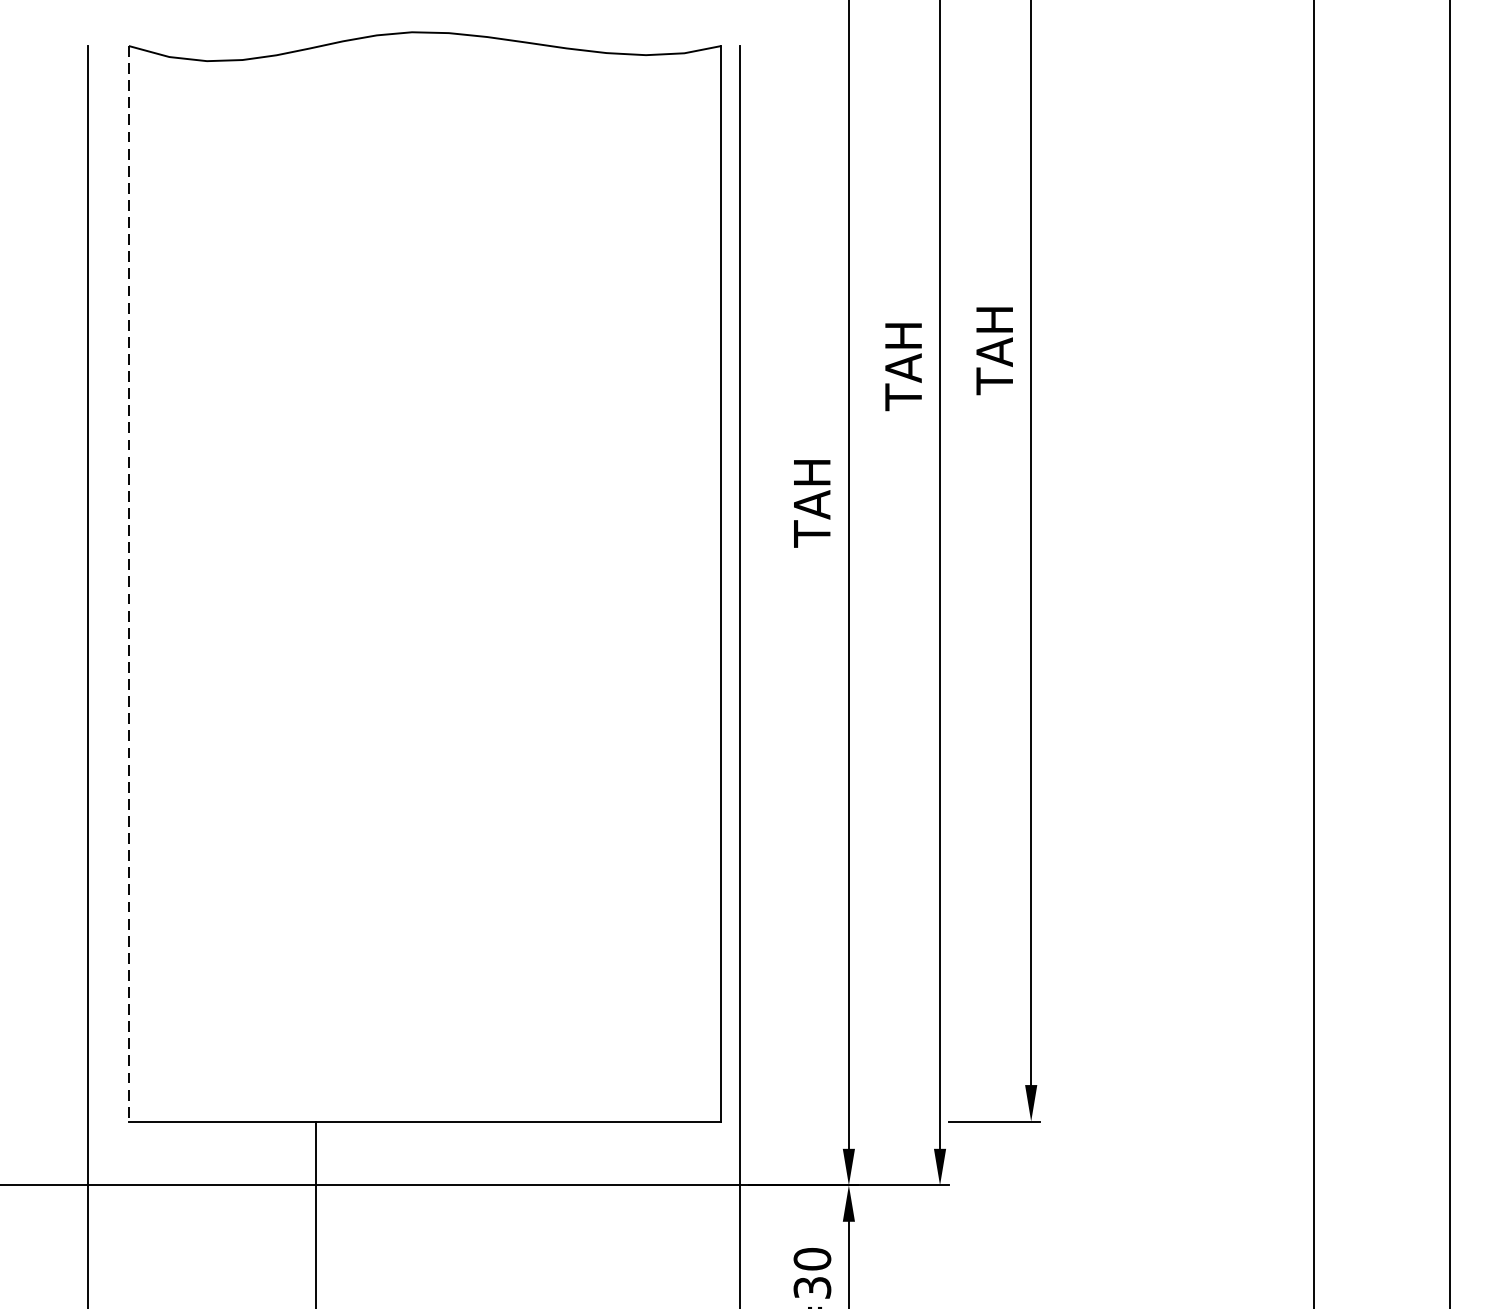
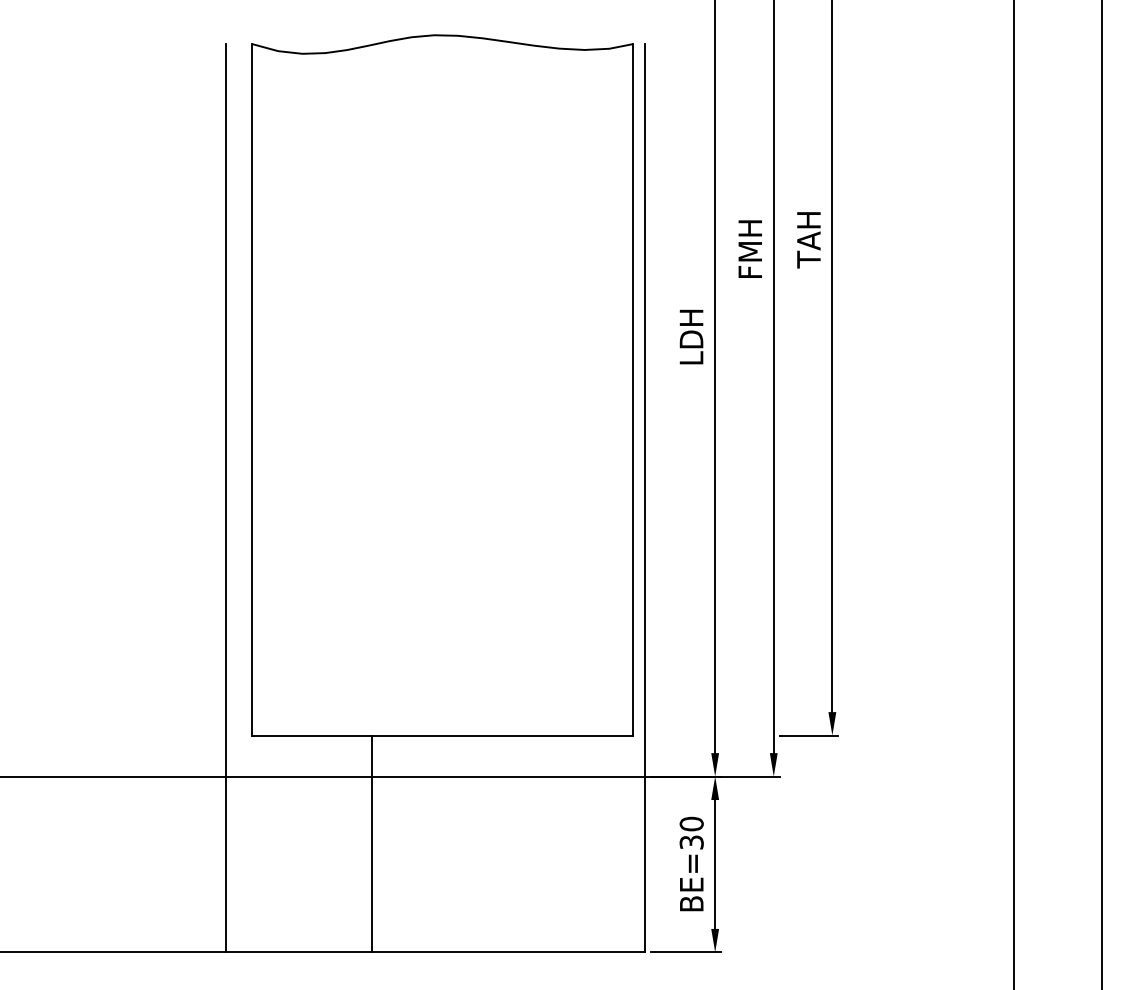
text: (902, 365) -> (749, 249), TAH -> FMH
text: (812, 502) -> (691, 337), TAH -> LDH
line: (129, 583) -> (252, 389), dashed -> solid

